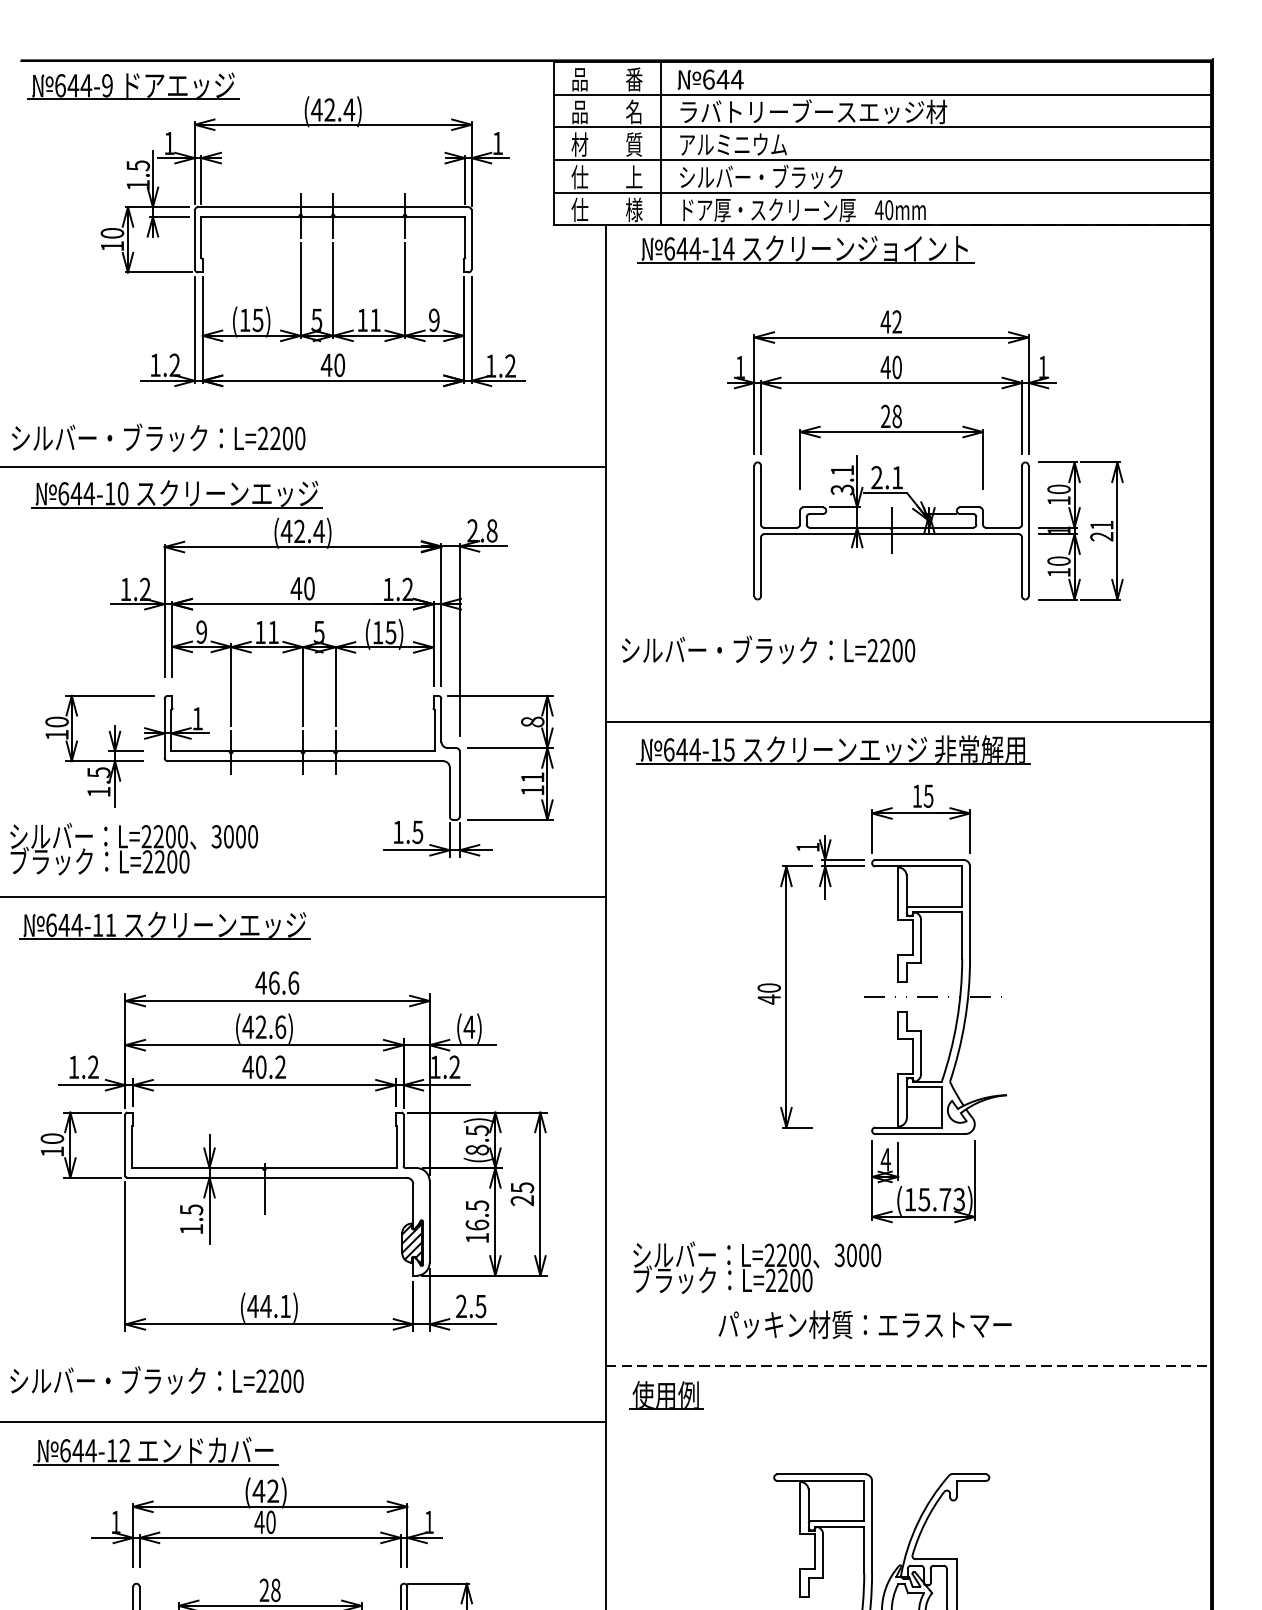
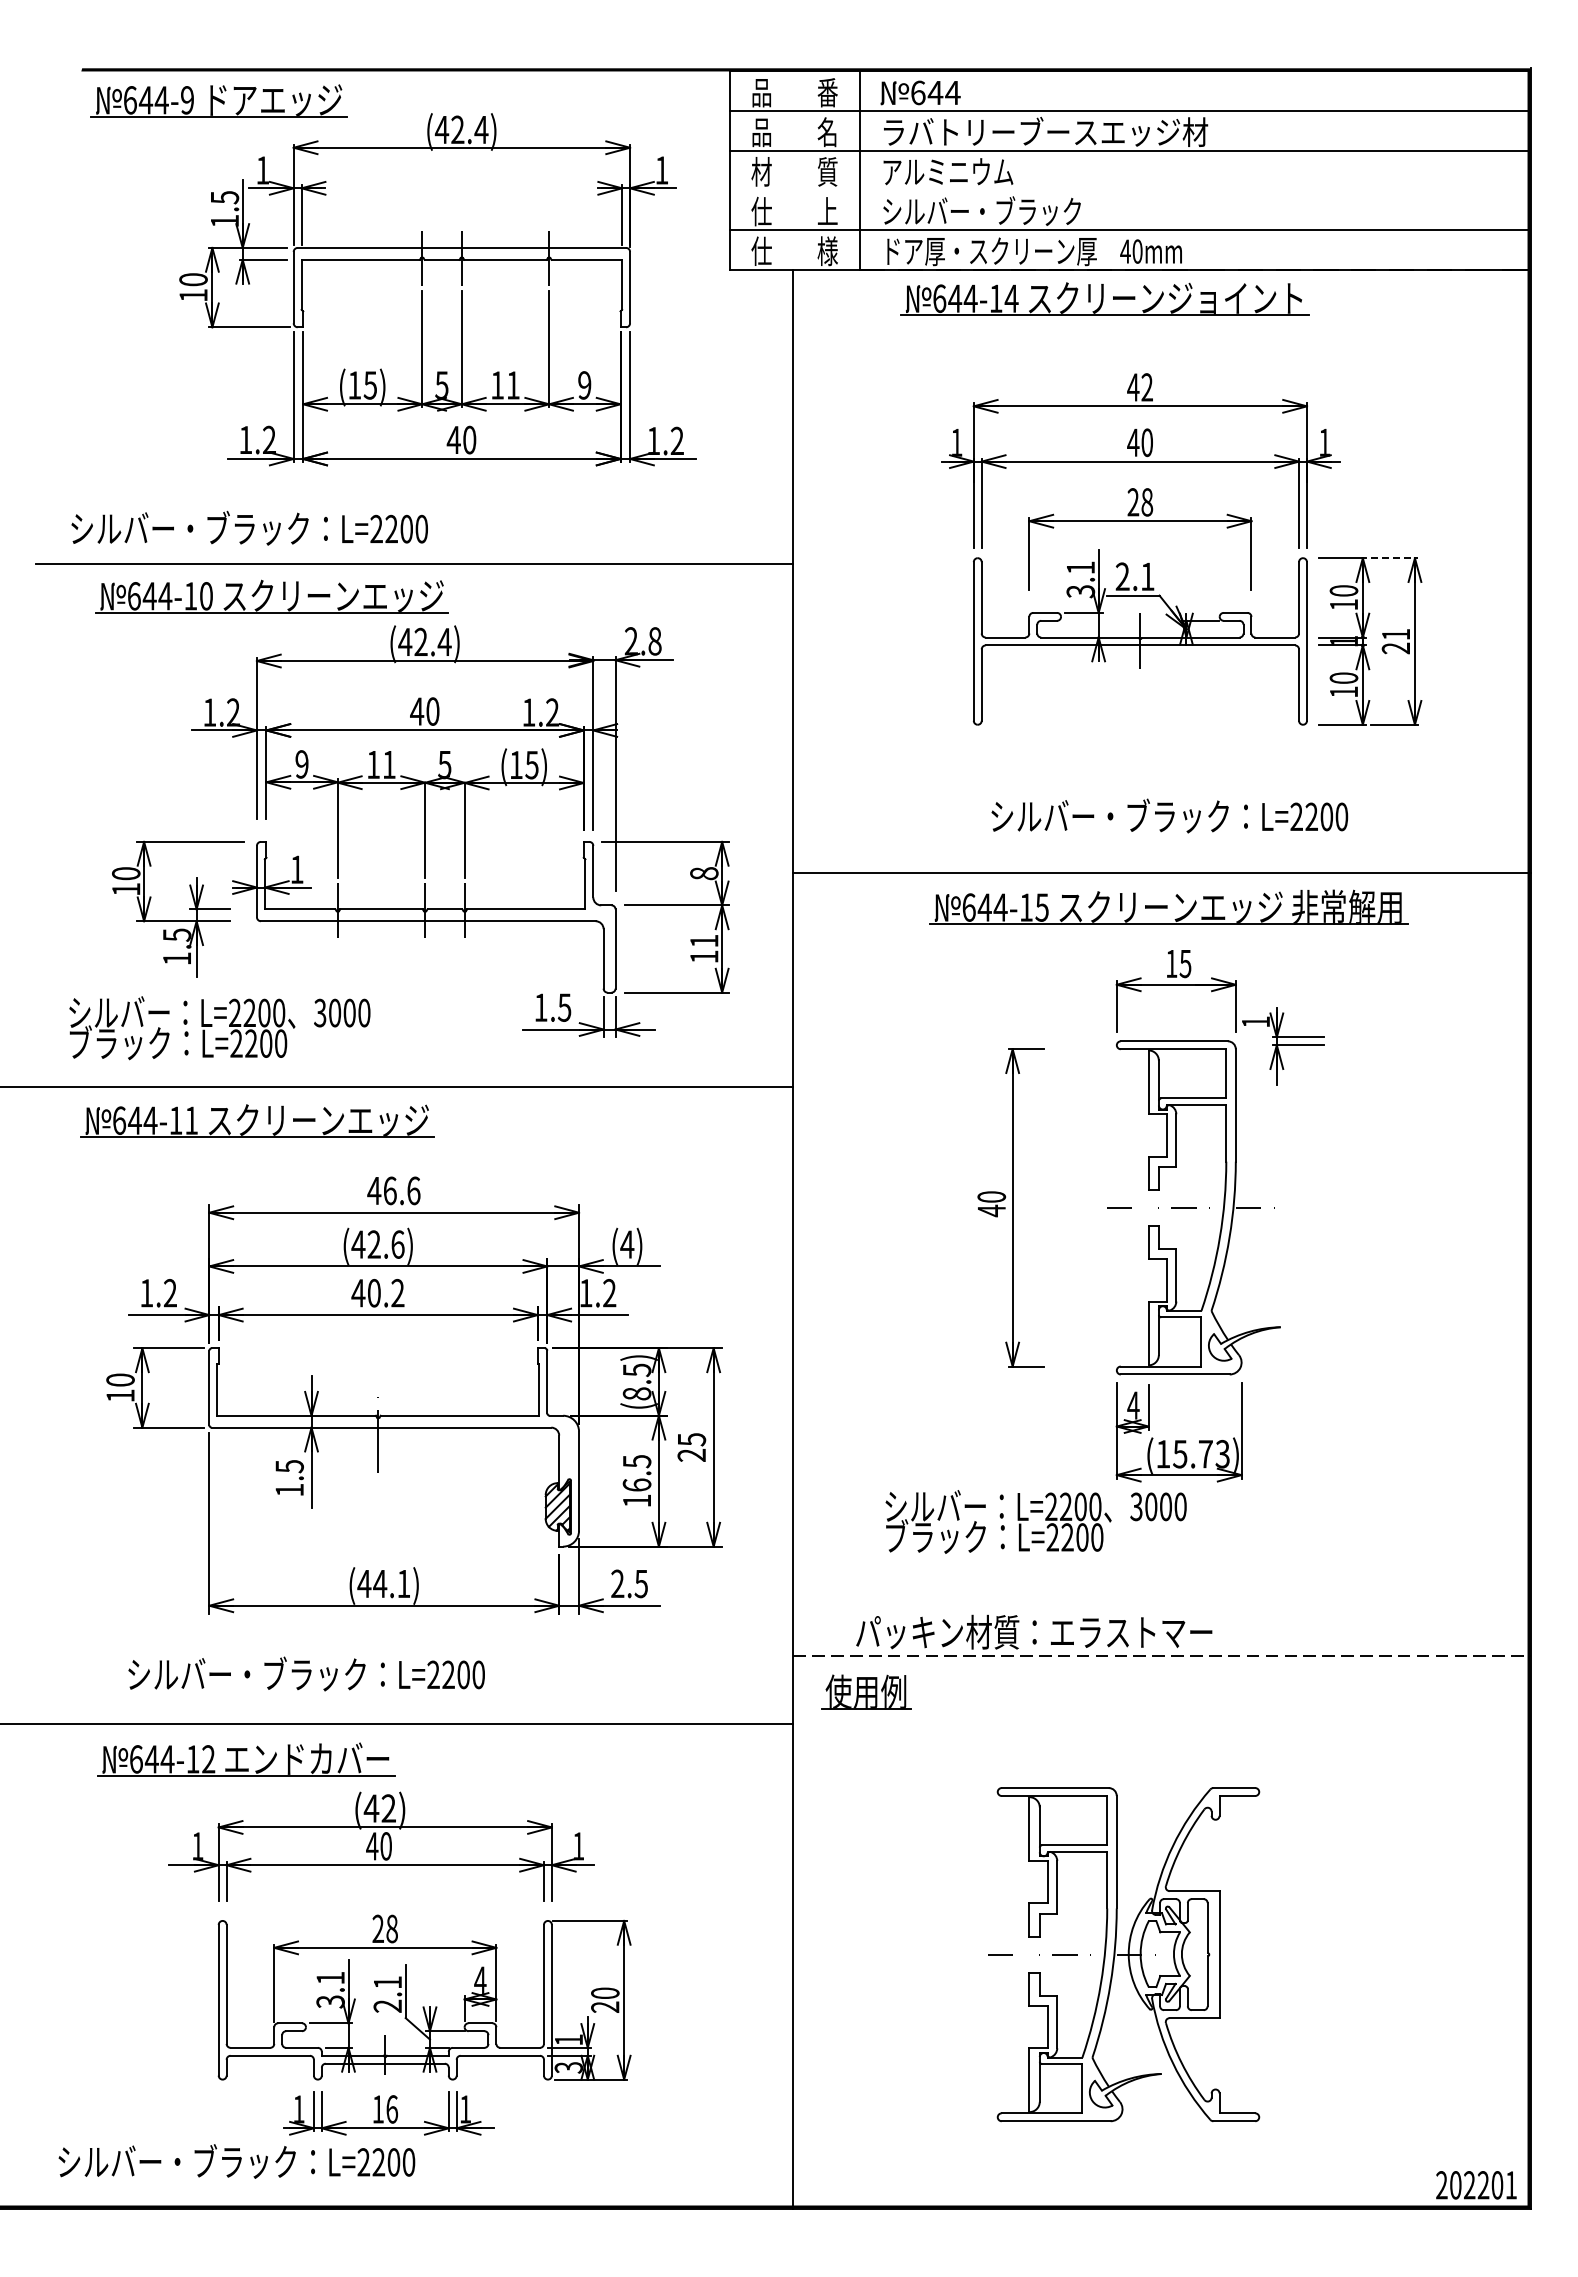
line: (881, 159) -> (1128, 190), removed
part: (805, 248) -> (1104, 298), moved
line: (1100, 462) -> (1394, 558), solid -> dashed
text: (768, 649) -> (1169, 815), moved
part: (833, 749) -> (1168, 906), moved
part: (830, 867) -> (1283, 1046), moved
text: (756, 1267) -> (1035, 1521), moved
text: (865, 1324) -> (1034, 1631), moved
text: (156, 1380) -> (306, 1673), moved

